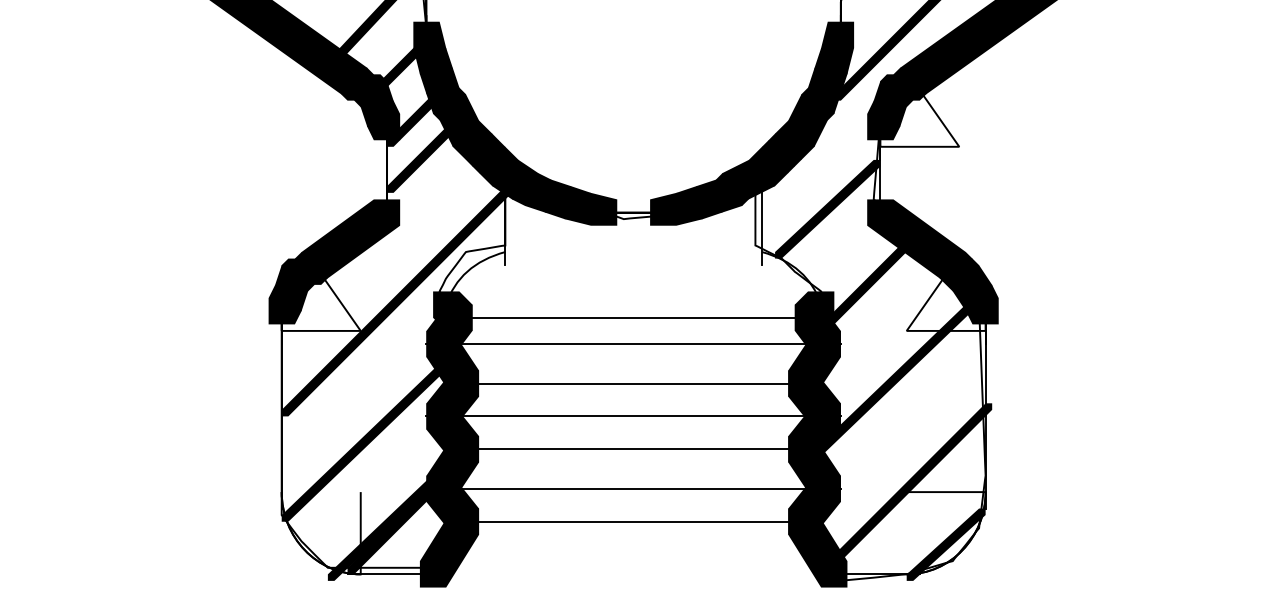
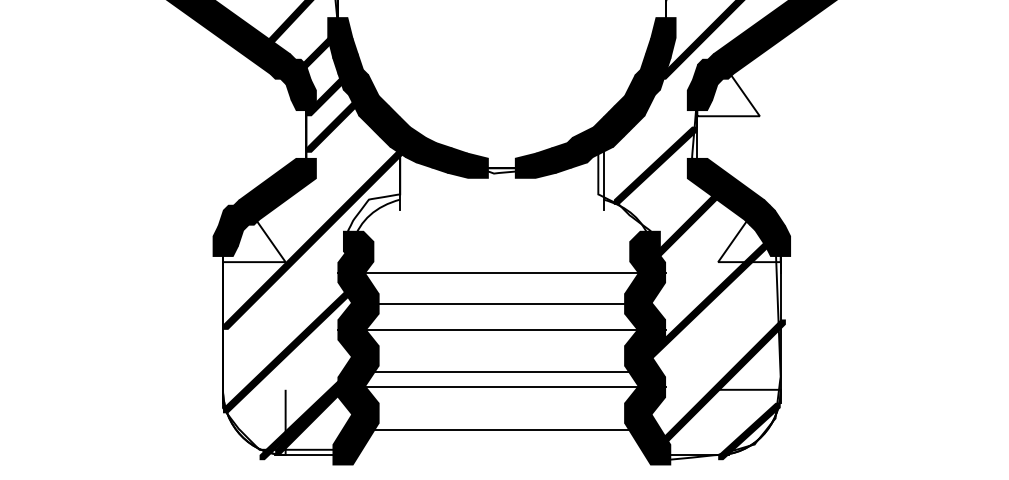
line: (633, 317) -> (501, 251), removed
line: (633, 448) -> (501, 371), moved
line: (633, 521) -> (501, 430), moved

